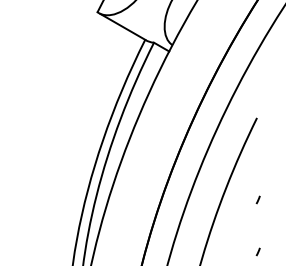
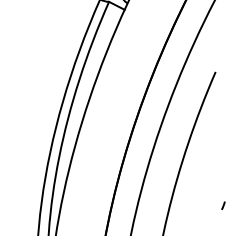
curve: (257, 199) -> (220, 153), removed

